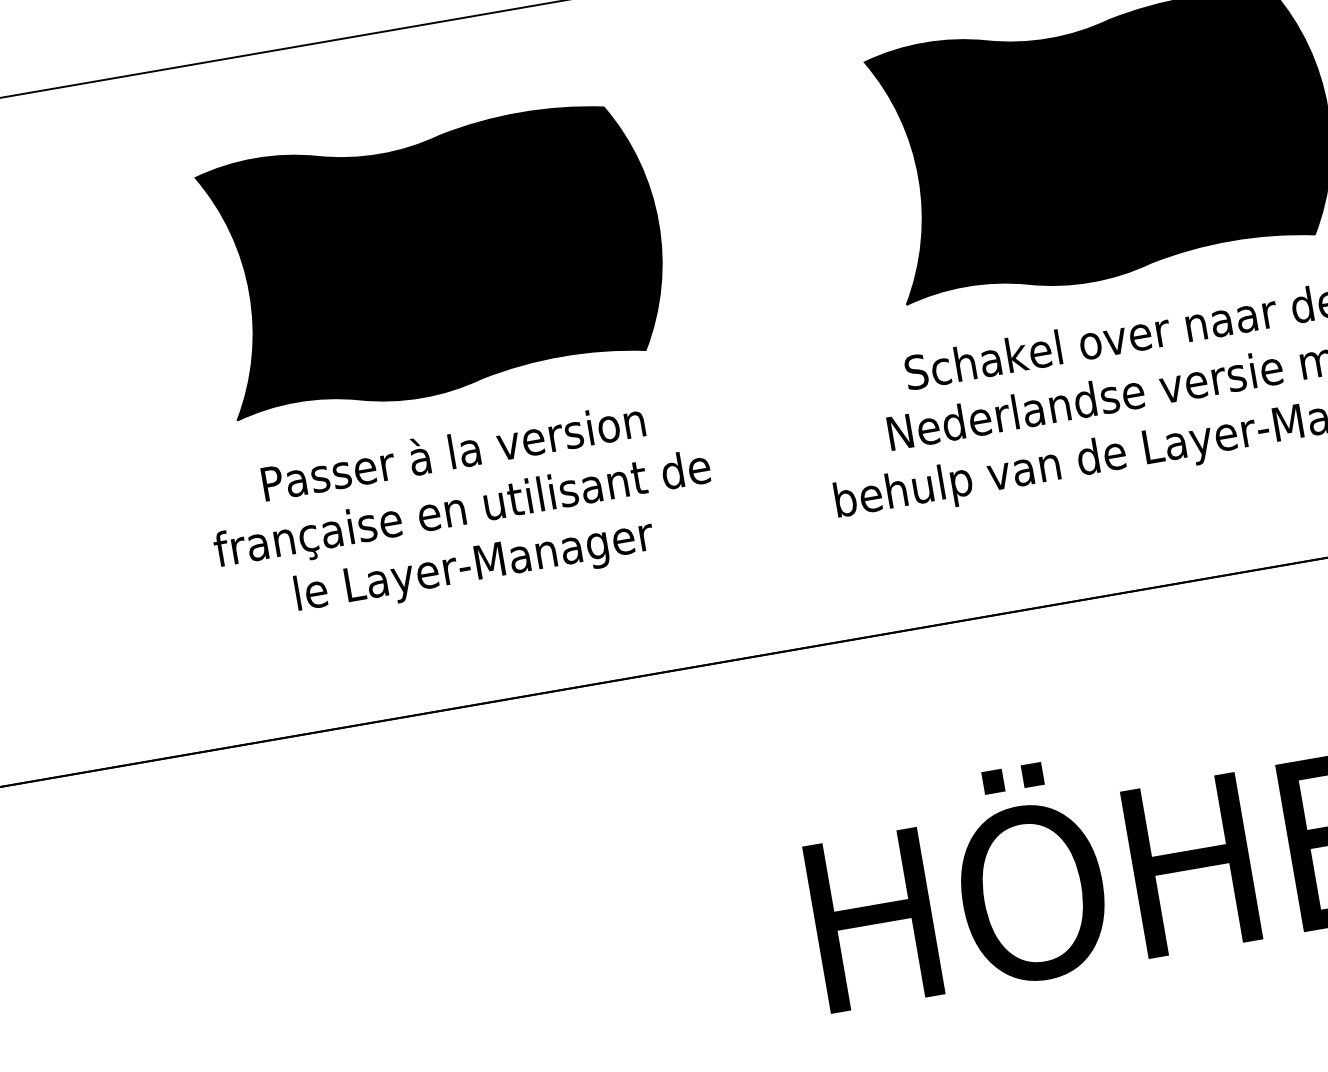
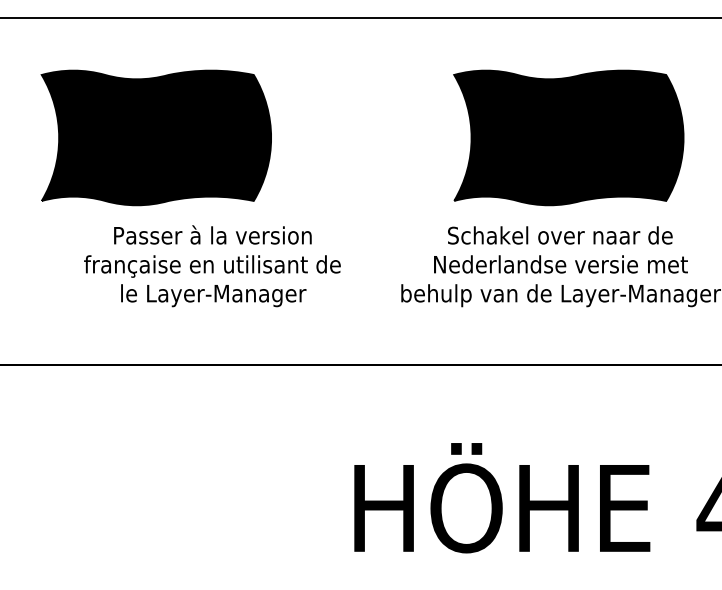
part: (435, 260) -> (155, 137), moved

